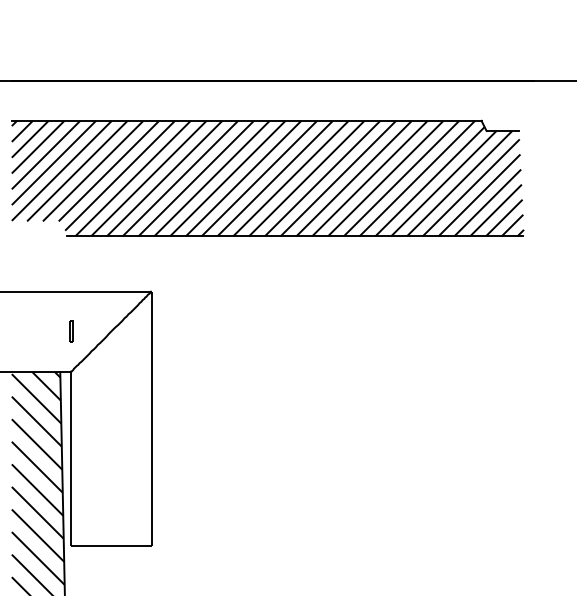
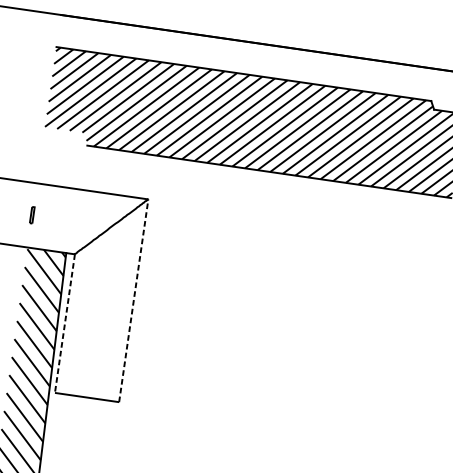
line: (70, 331) -> (31, 214), moved
line: (151, 418) -> (133, 300), solid -> dashed
line: (71, 458) -> (65, 323), solid -> dashed

